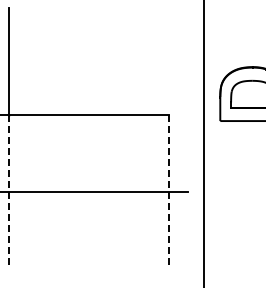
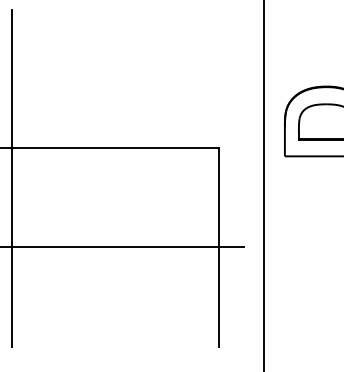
line: (9, 191) -> (12, 247), dashed -> solid
line: (169, 191) -> (219, 247), dashed -> solid

